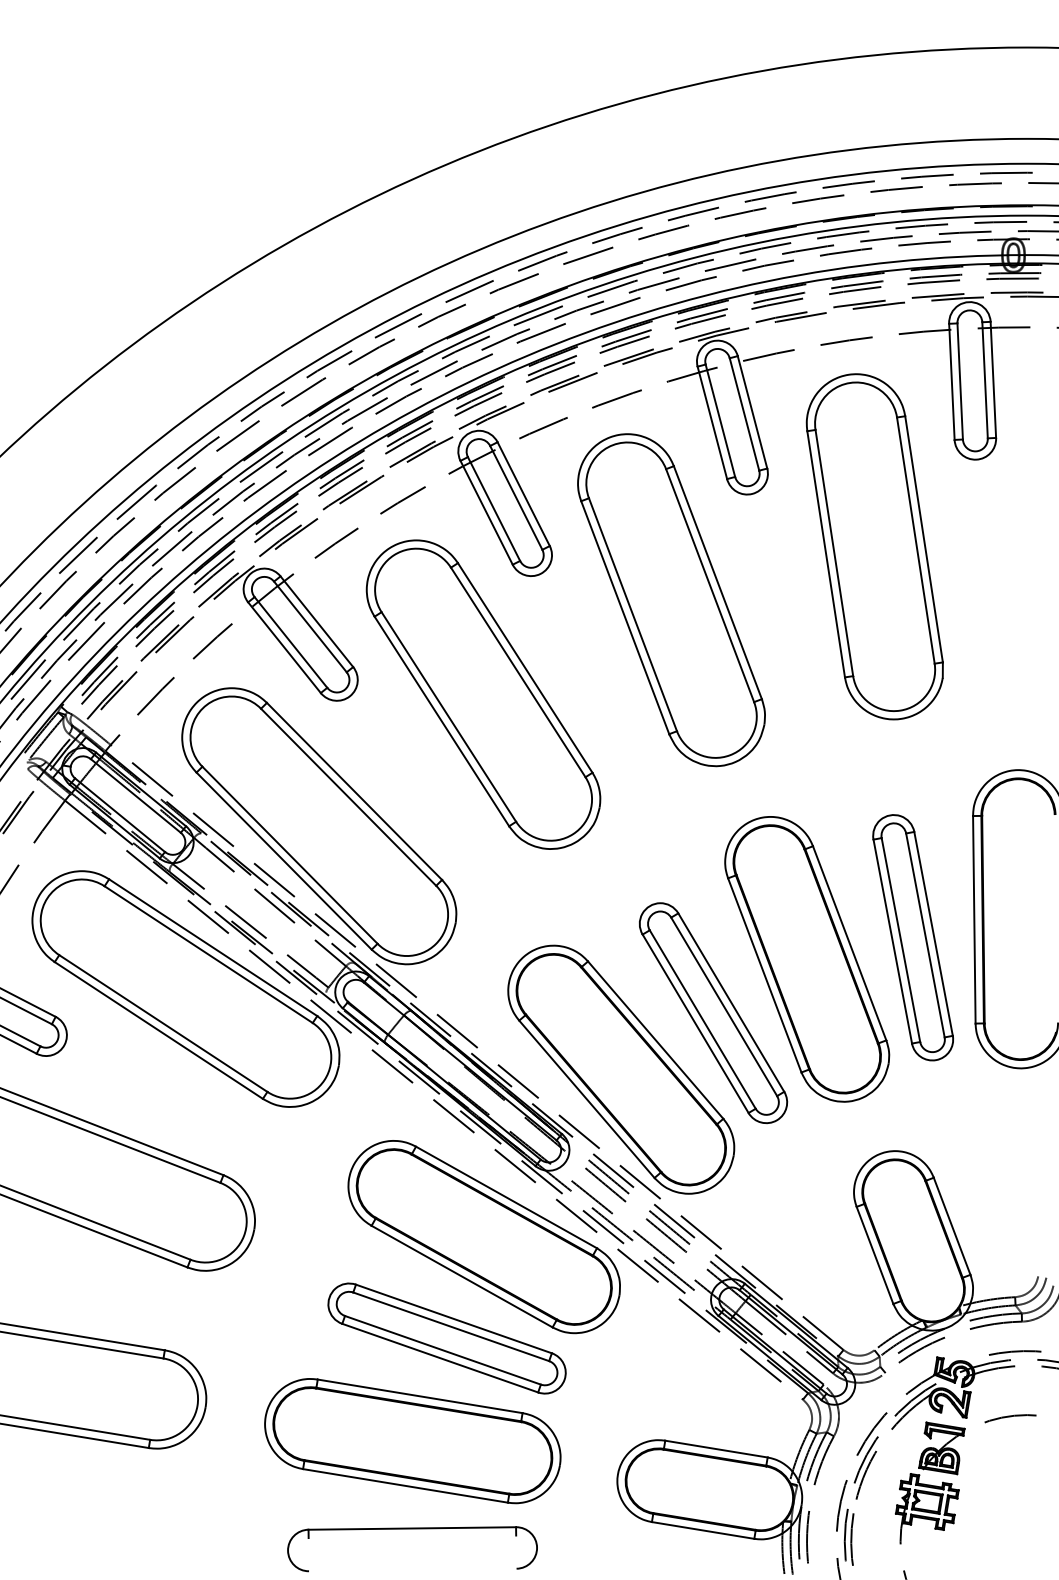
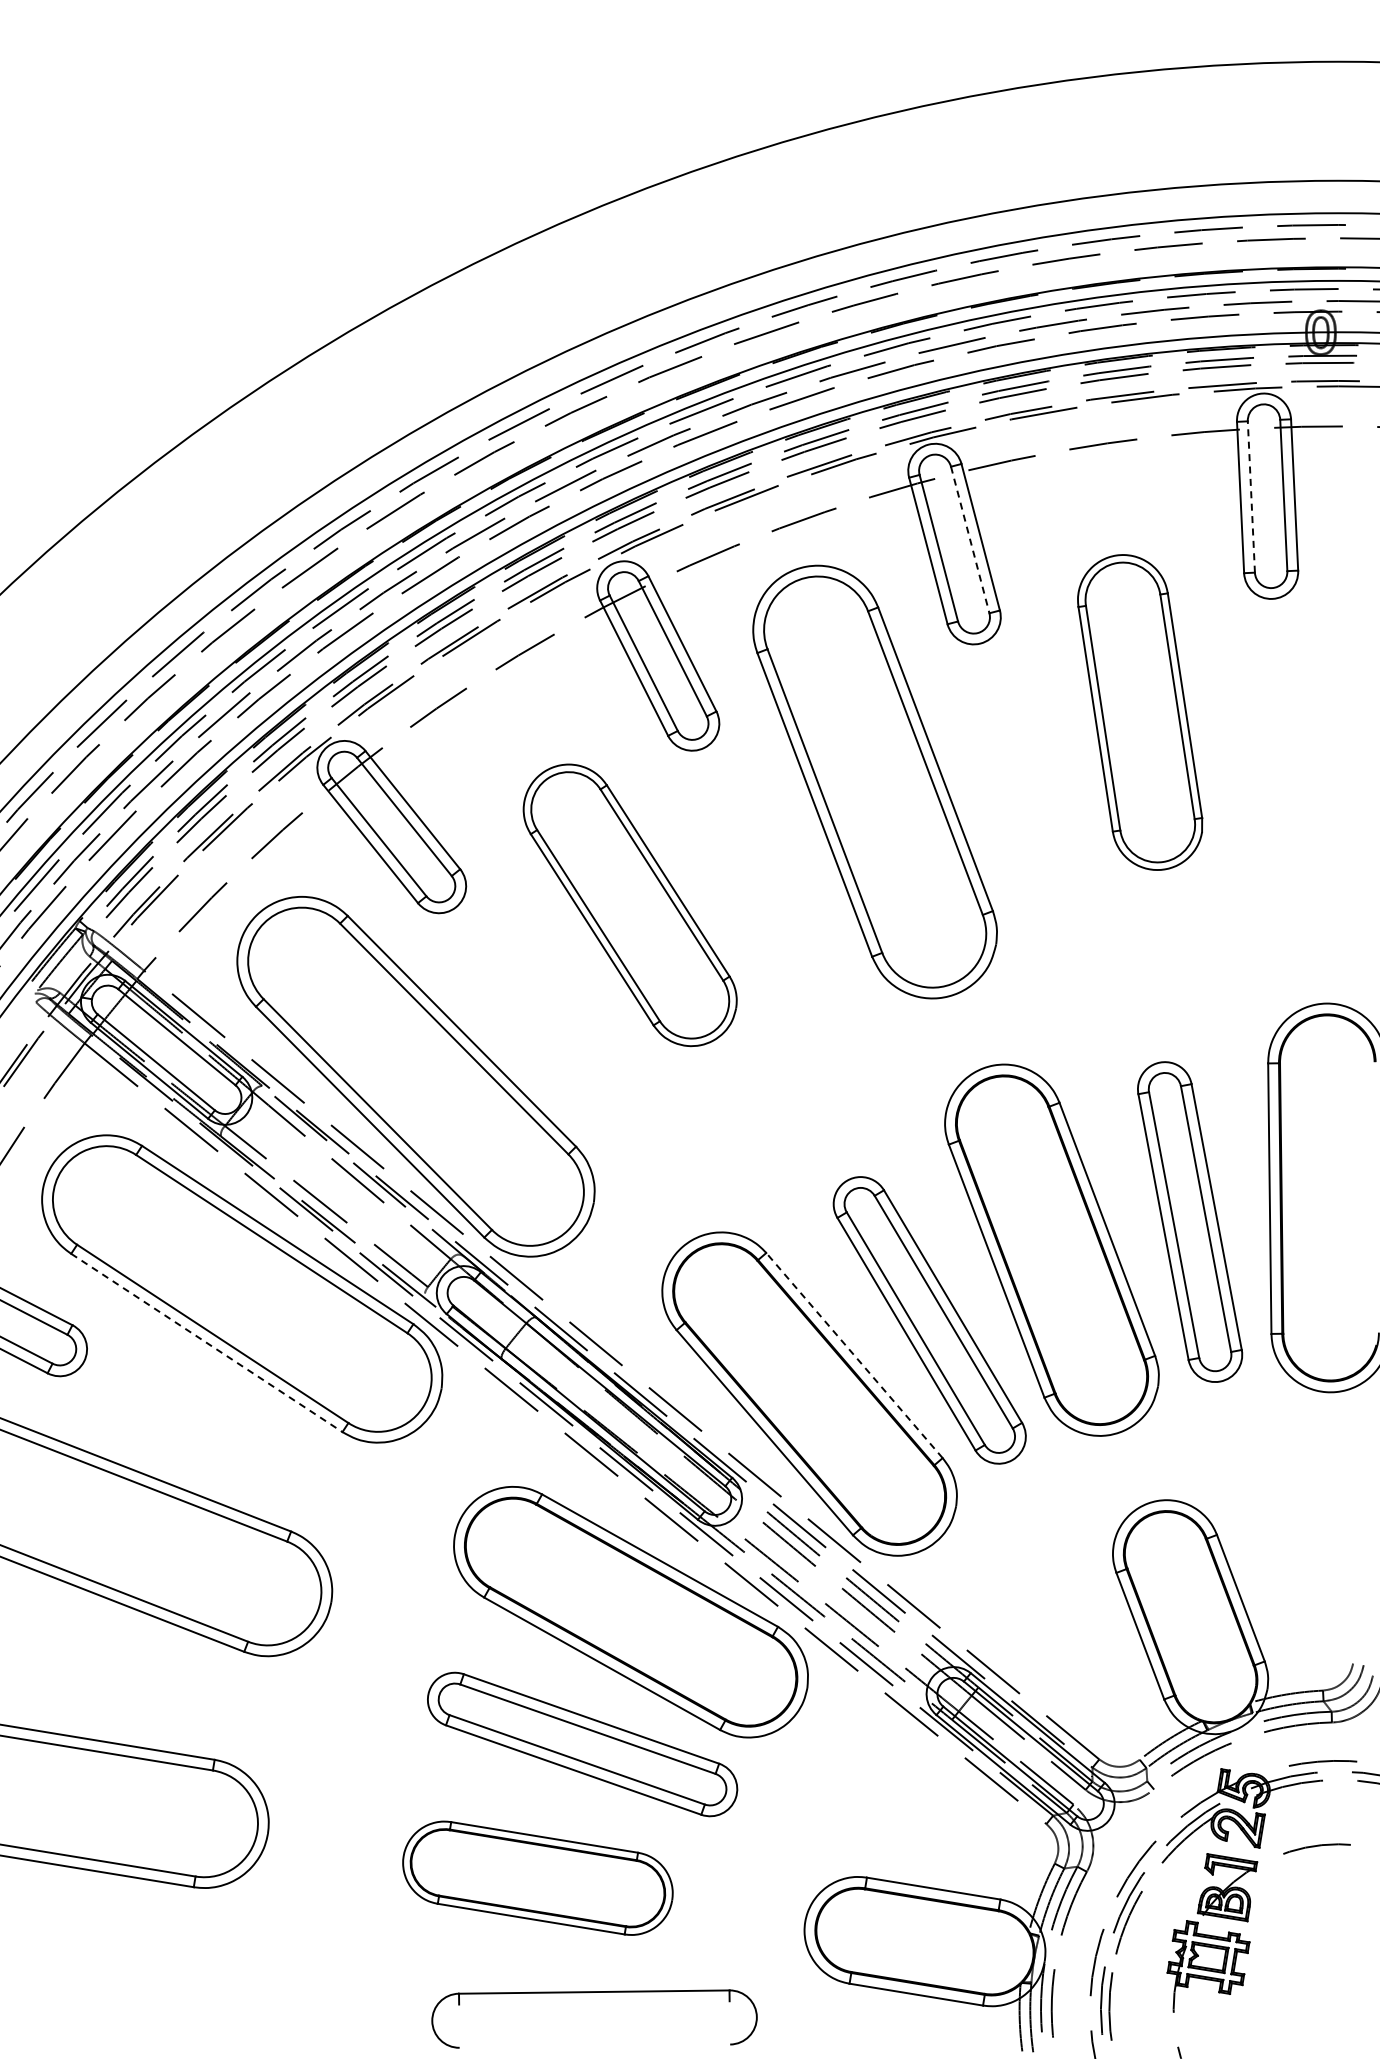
line: (960, 381) -> (1251, 497), solid -> dashed
line: (744, 414) -> (970, 540), solid -> dashed
part: (874, 546) -> (1139, 712), size x0.7
part: (483, 694) -> (630, 905), size x0.7
line: (159, 1030) -> (207, 1343), solid -> dashed
line: (655, 1040) -> (854, 1355), solid -> dashed
part: (412, 1441) -> (537, 1878), size x0.7
part: (407, 1529) -> (587, 1993), moved

